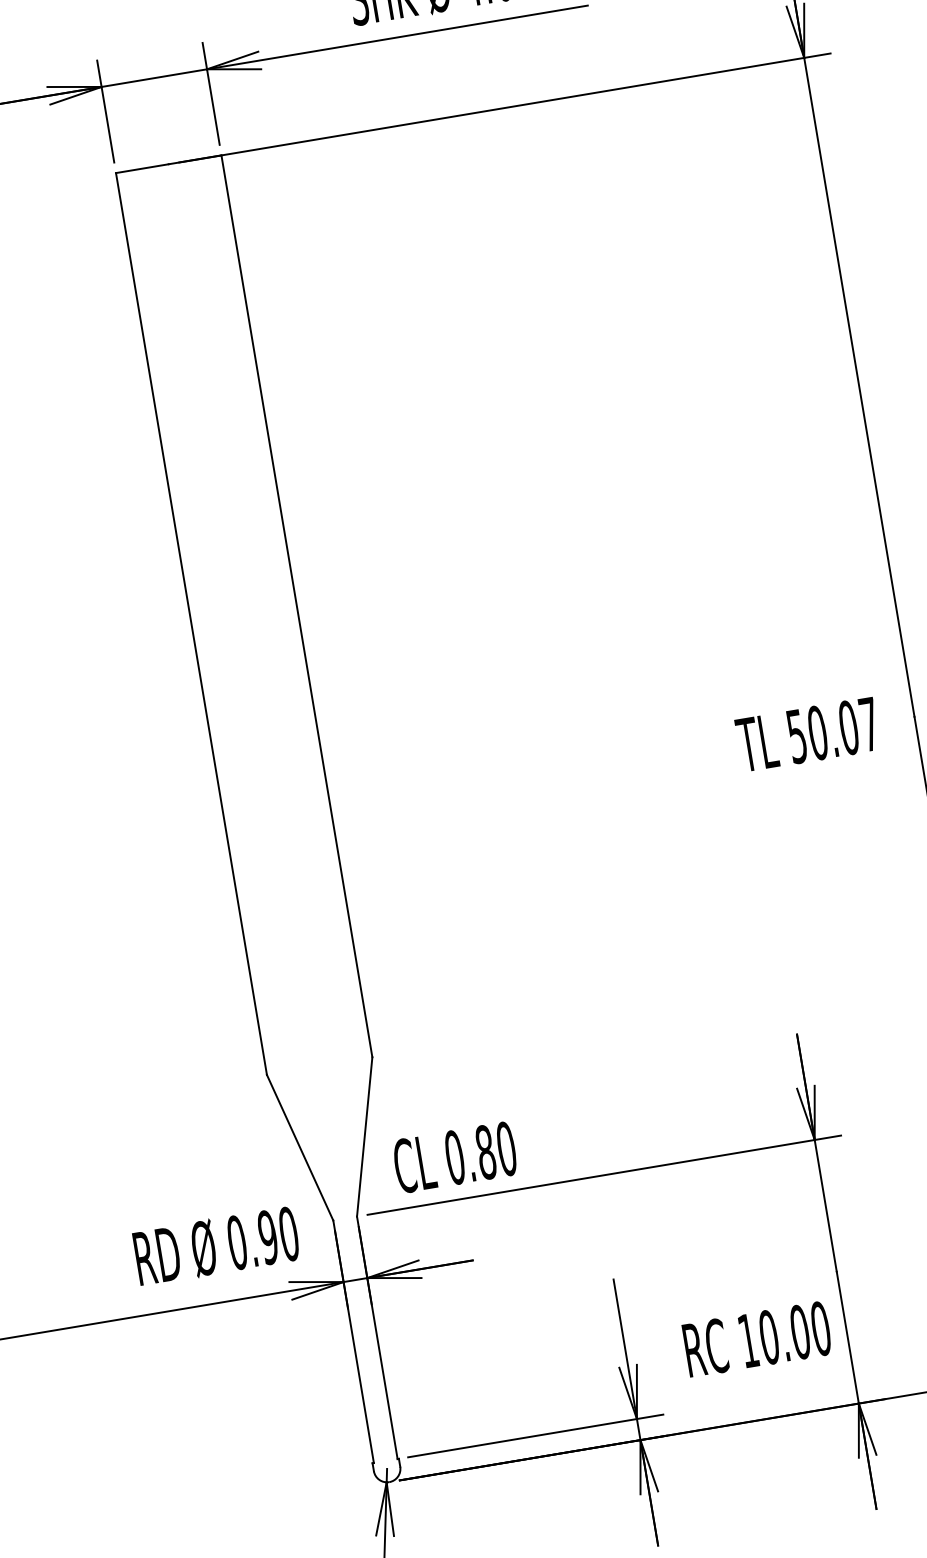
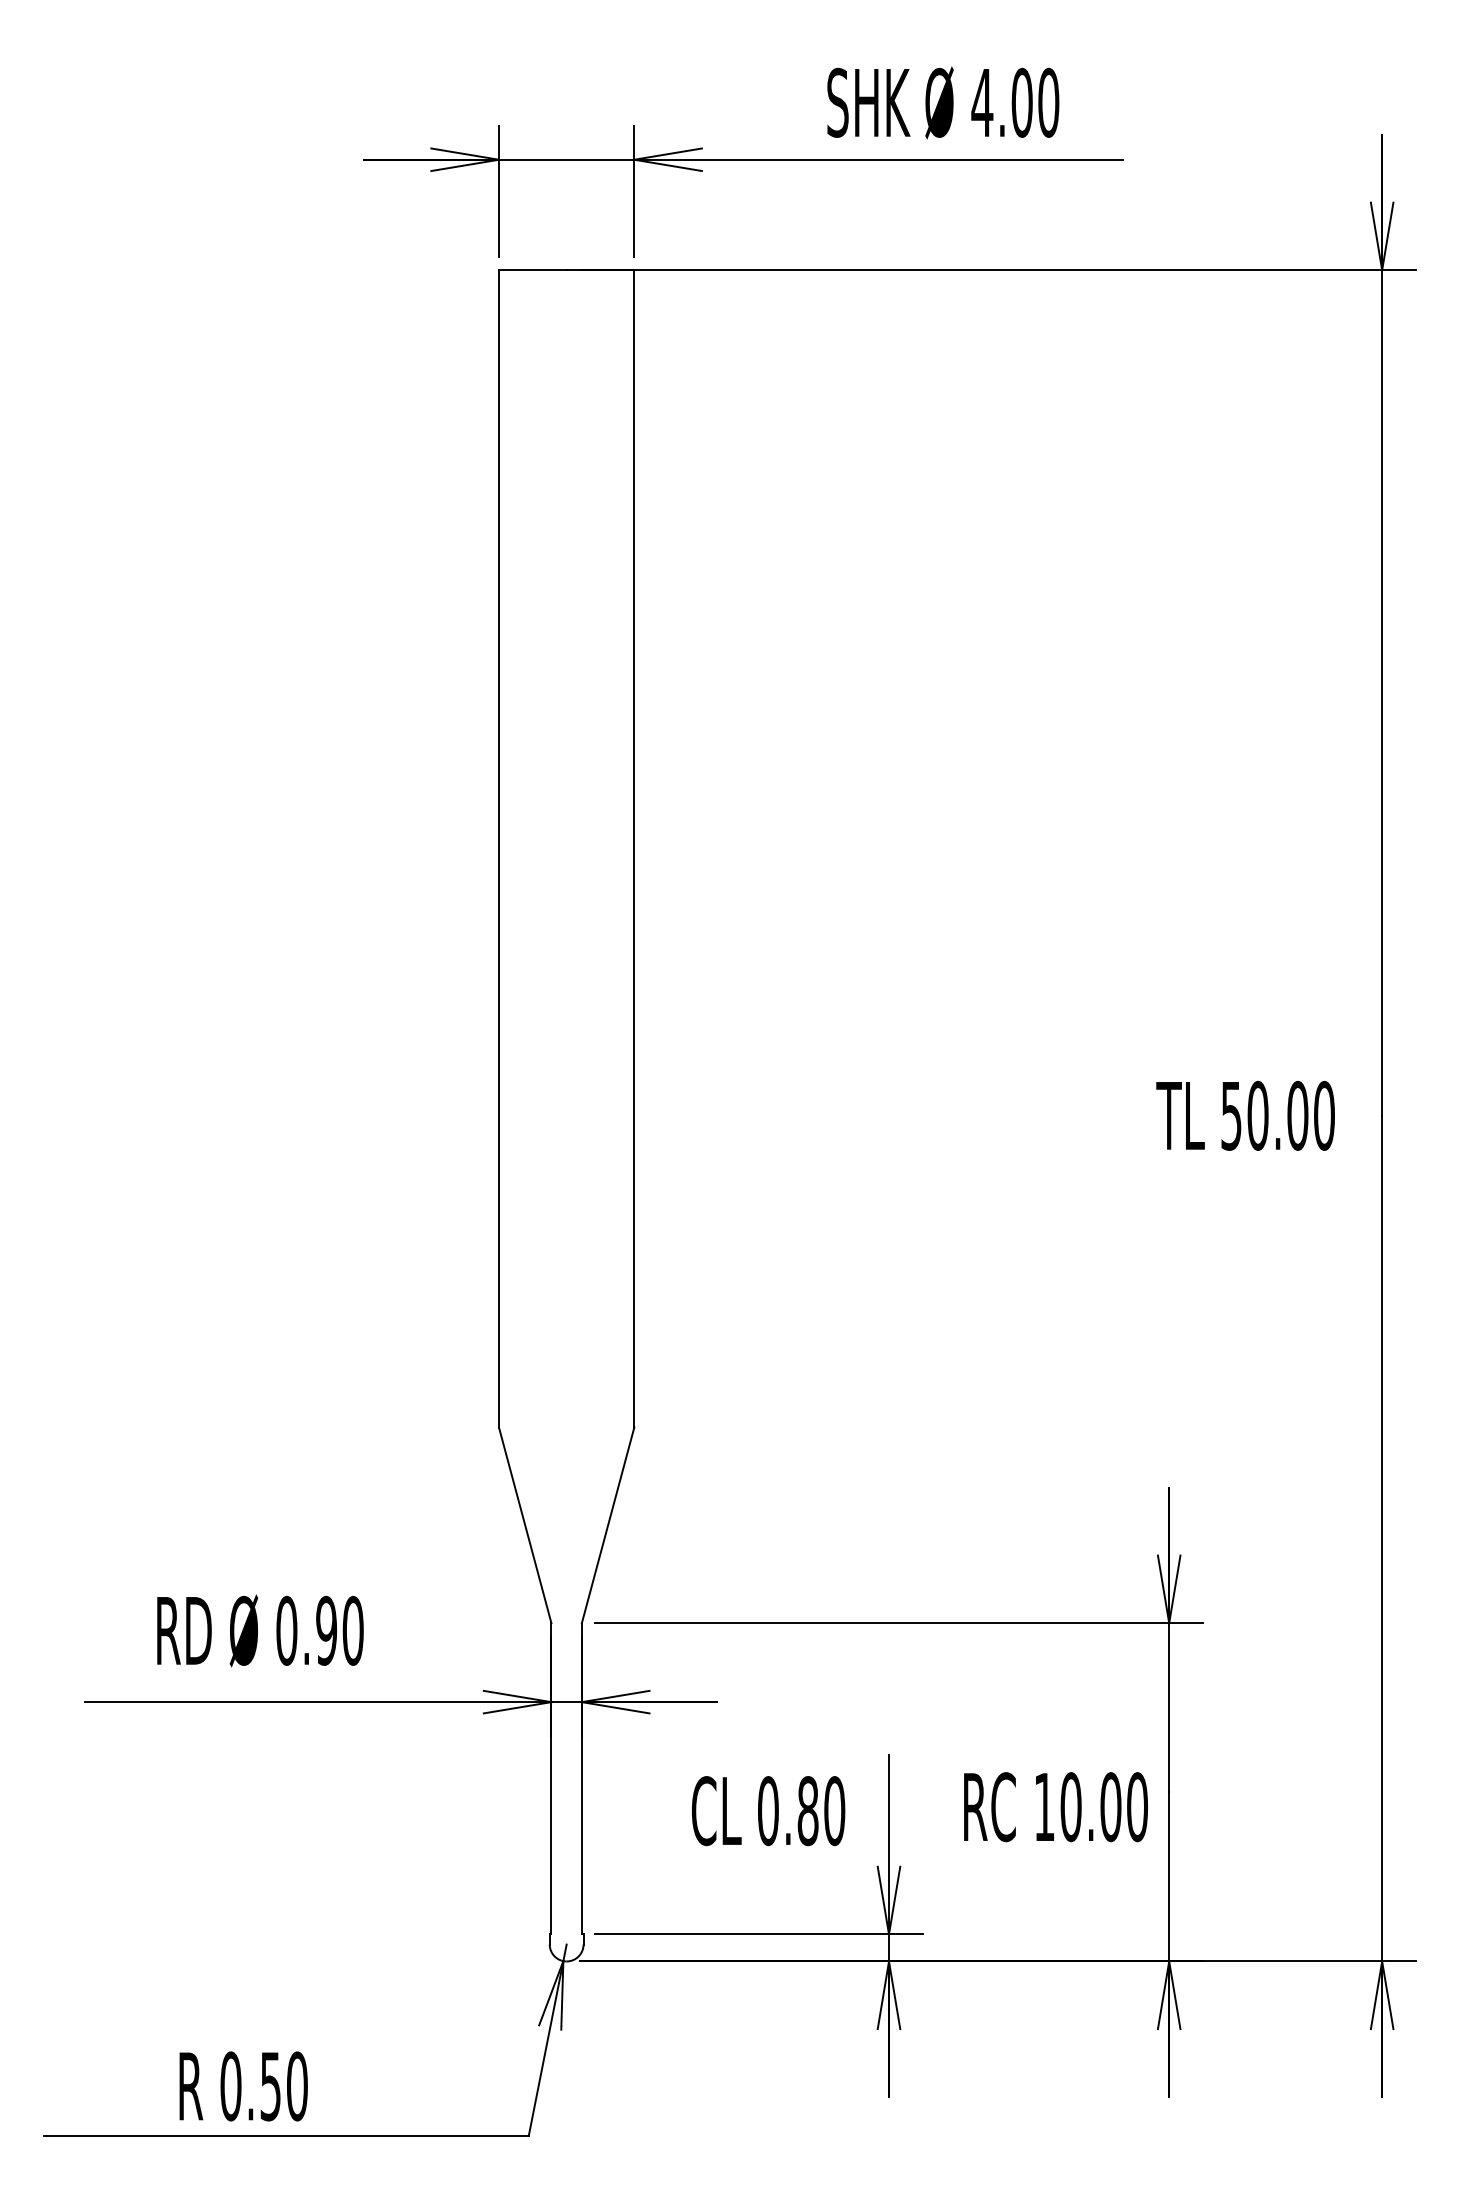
text: (869, 724) -> (1324, 1115), 50.07 -> 50.00
text: (455, 1157) -> (768, 1811), moved
text: (216, 1245) -> (260, 1630), moved
text: (757, 1339) -> (1055, 1807), moved

